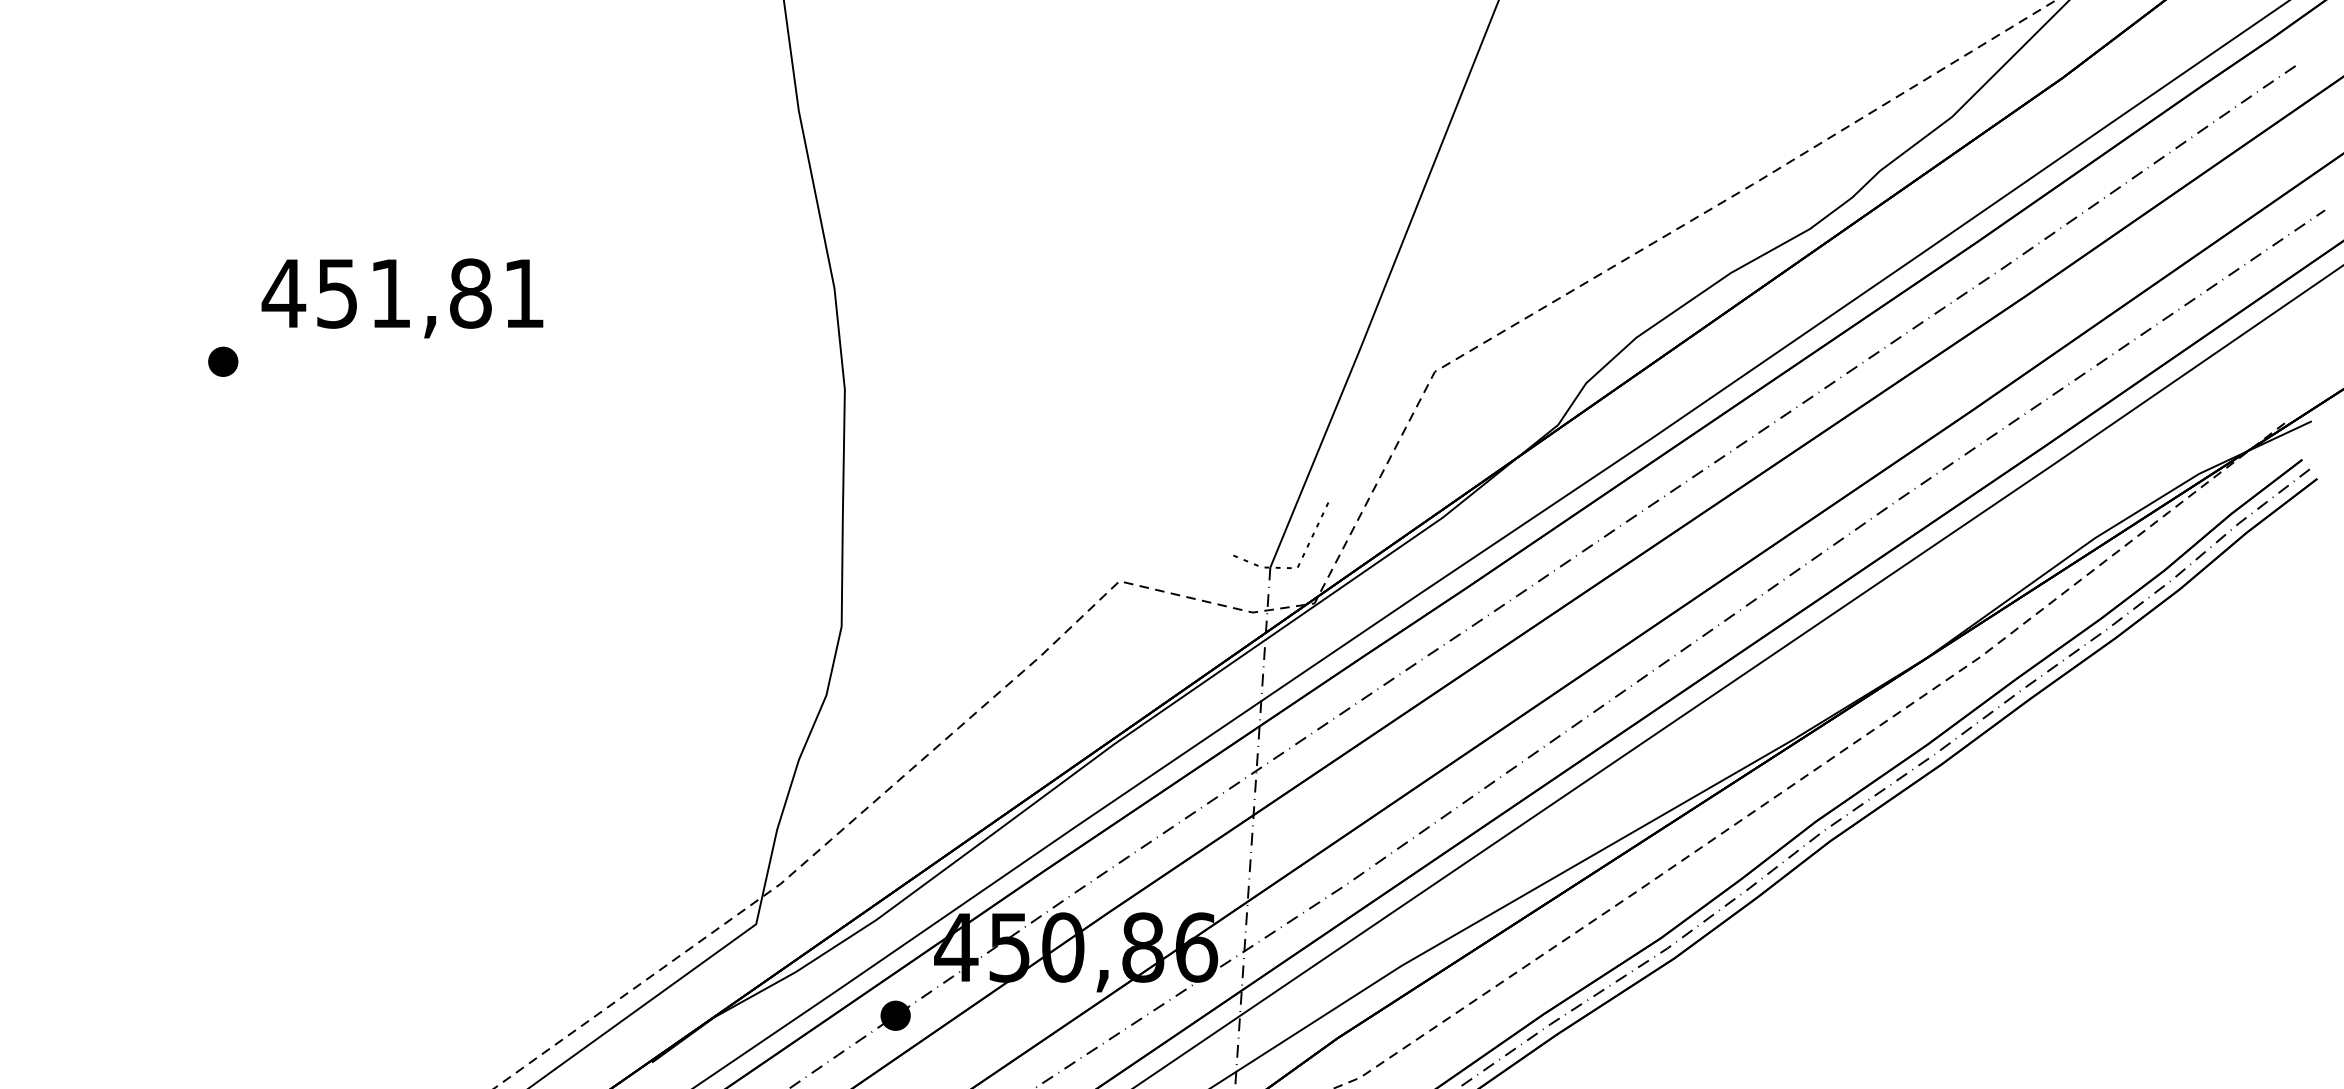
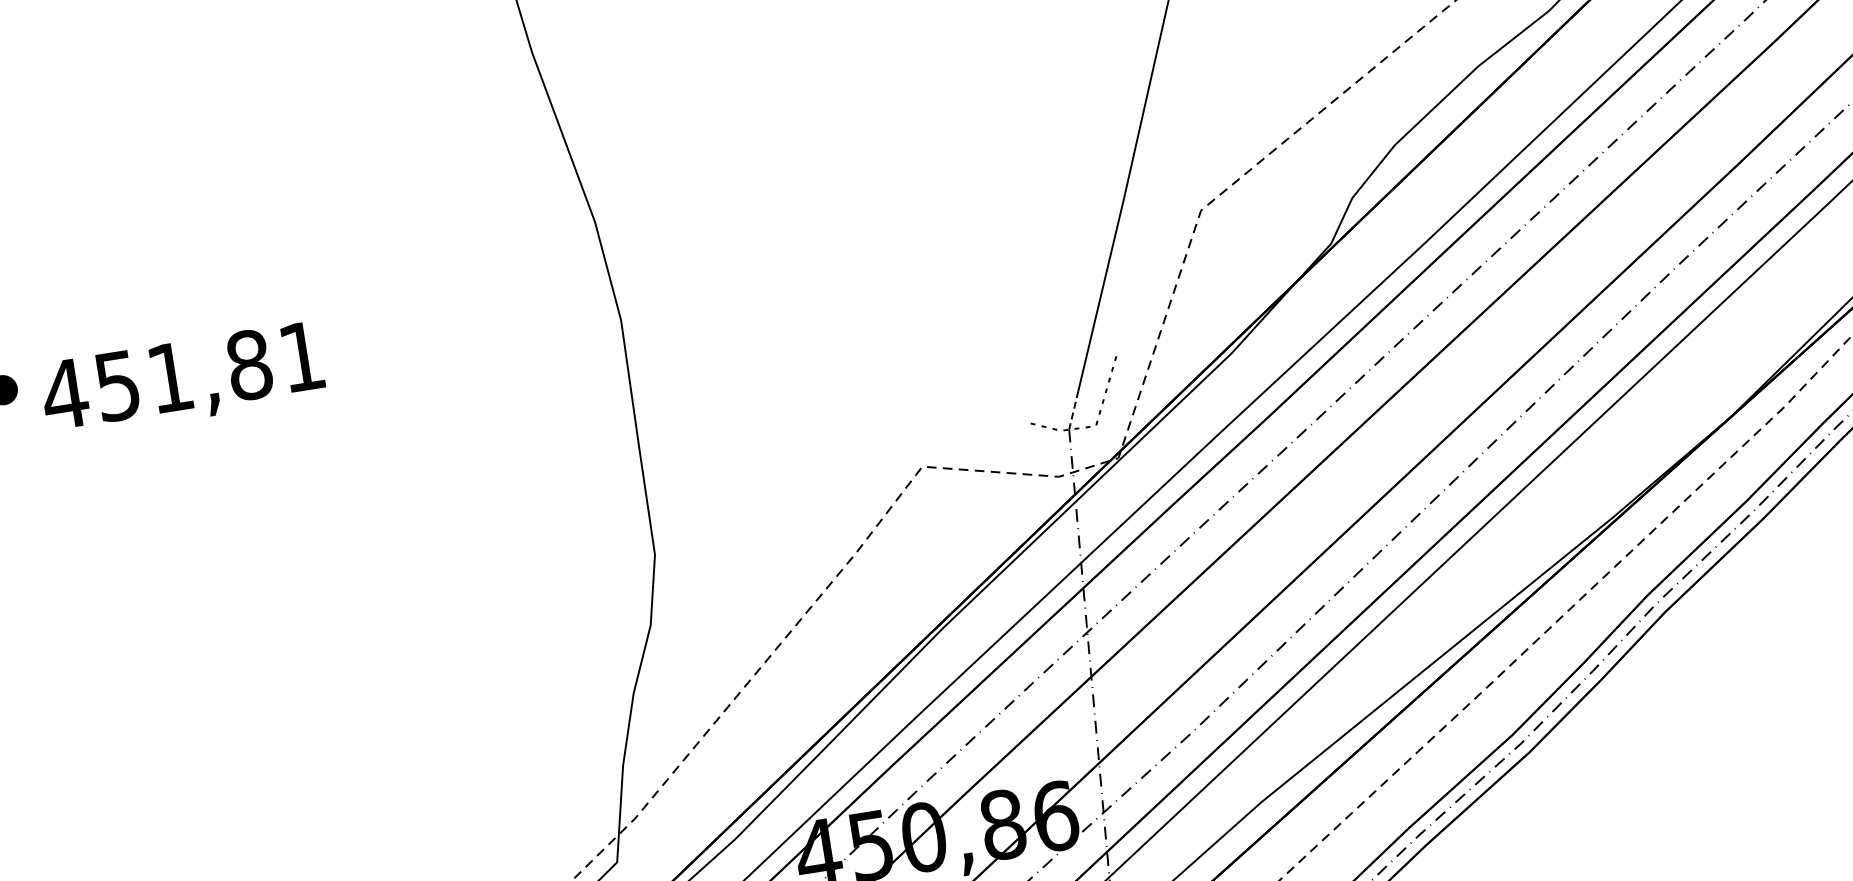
text: (402, 298) -> (182, 380), moved
line: (1277, 549) -> (1073, 410), solid -> dashed

